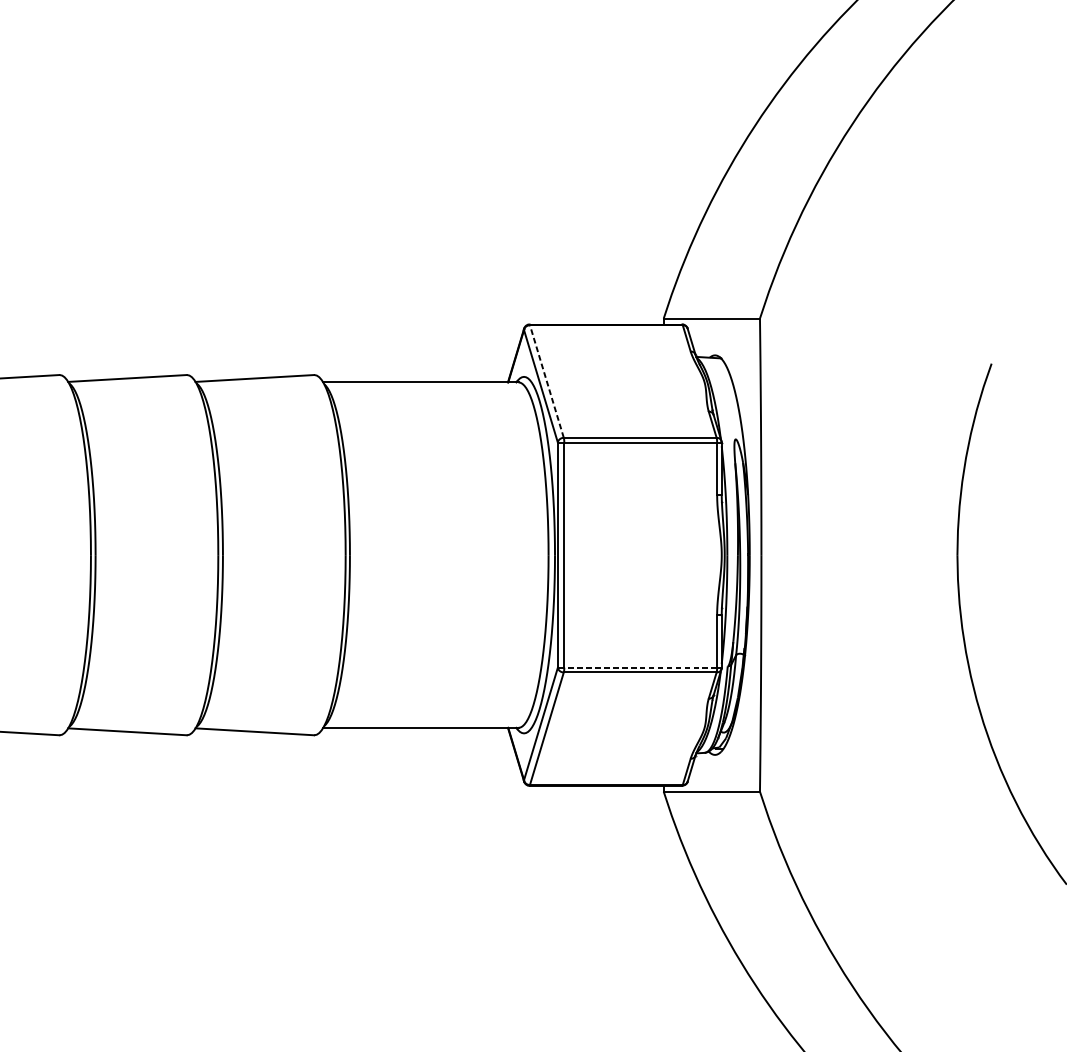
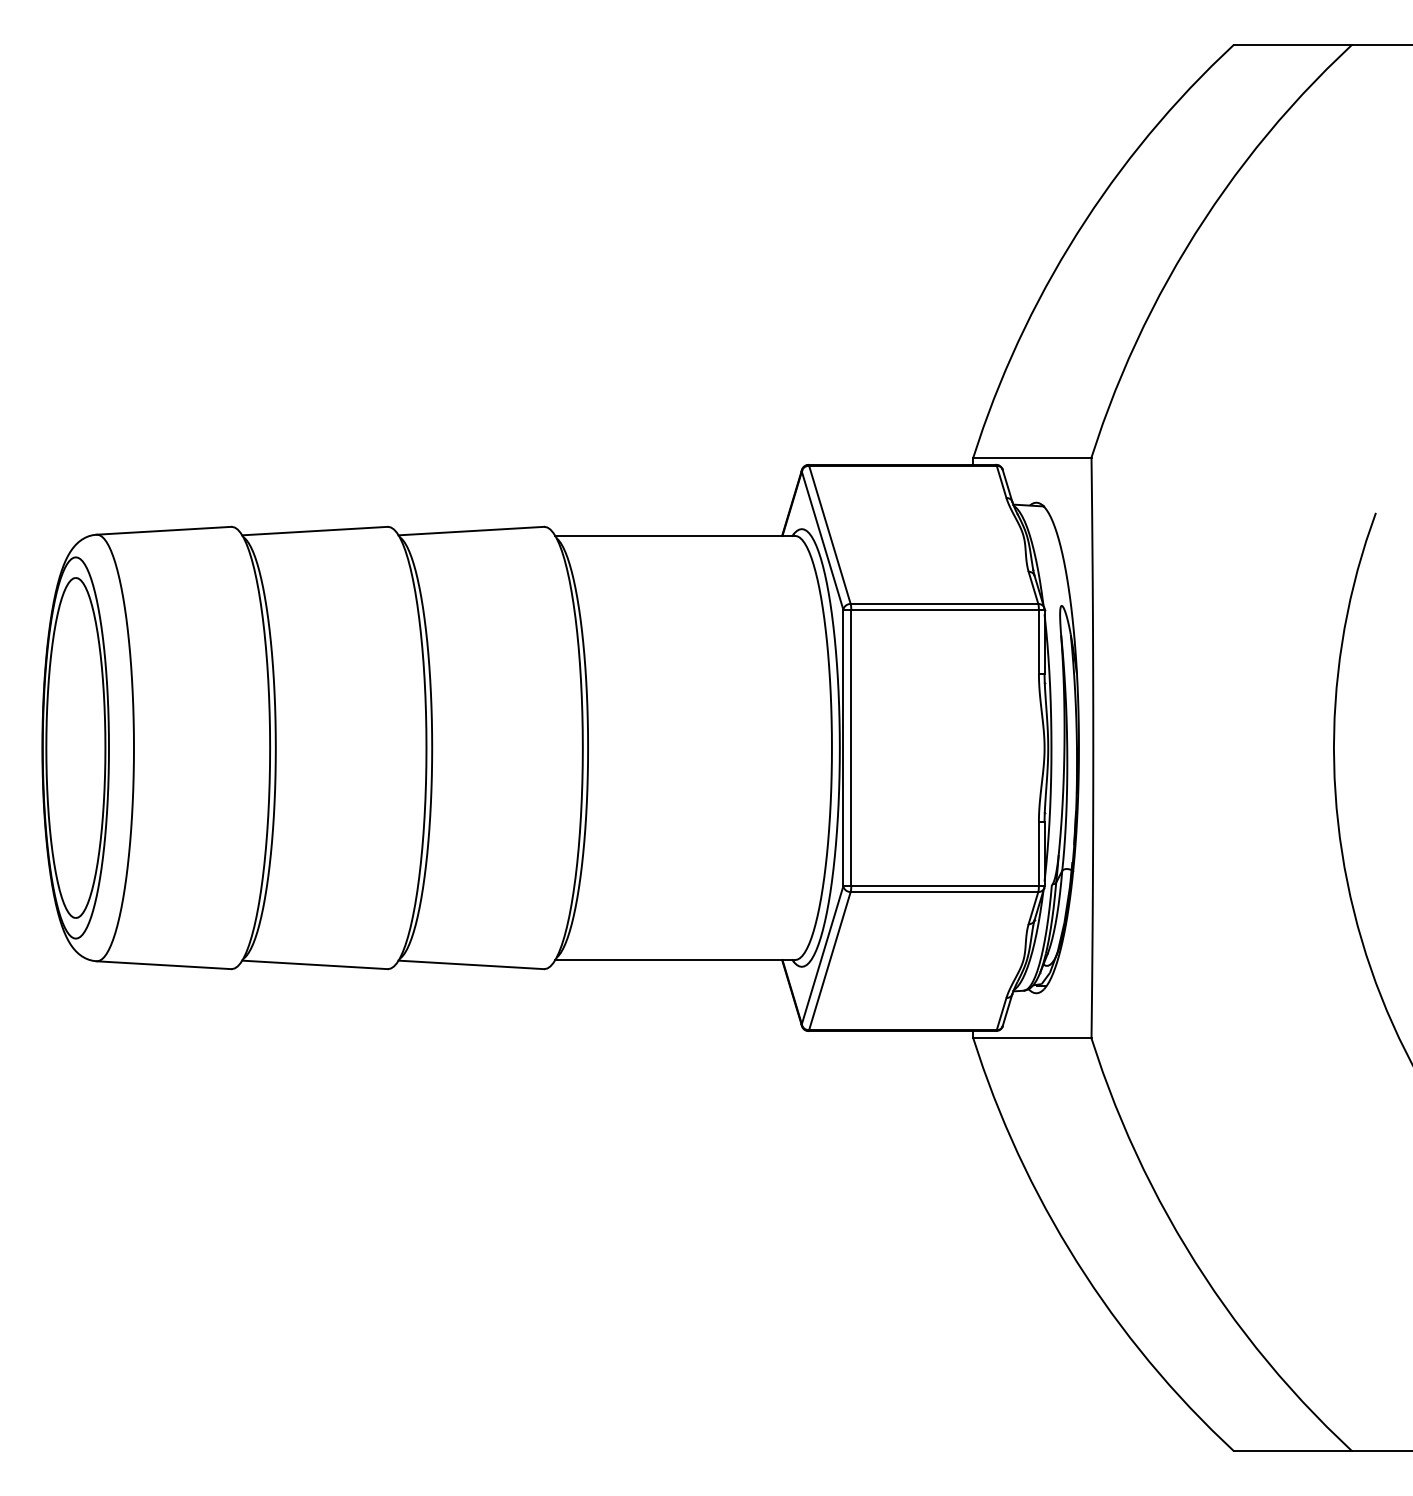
line: (546, 381) -> (829, 534), dashed -> solid
line: (641, 667) -> (945, 886), dashed -> solid

